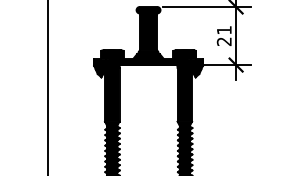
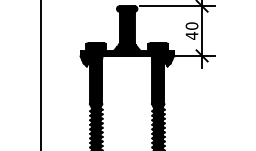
text: (223, 35) -> (191, 30), 21 -> 40

